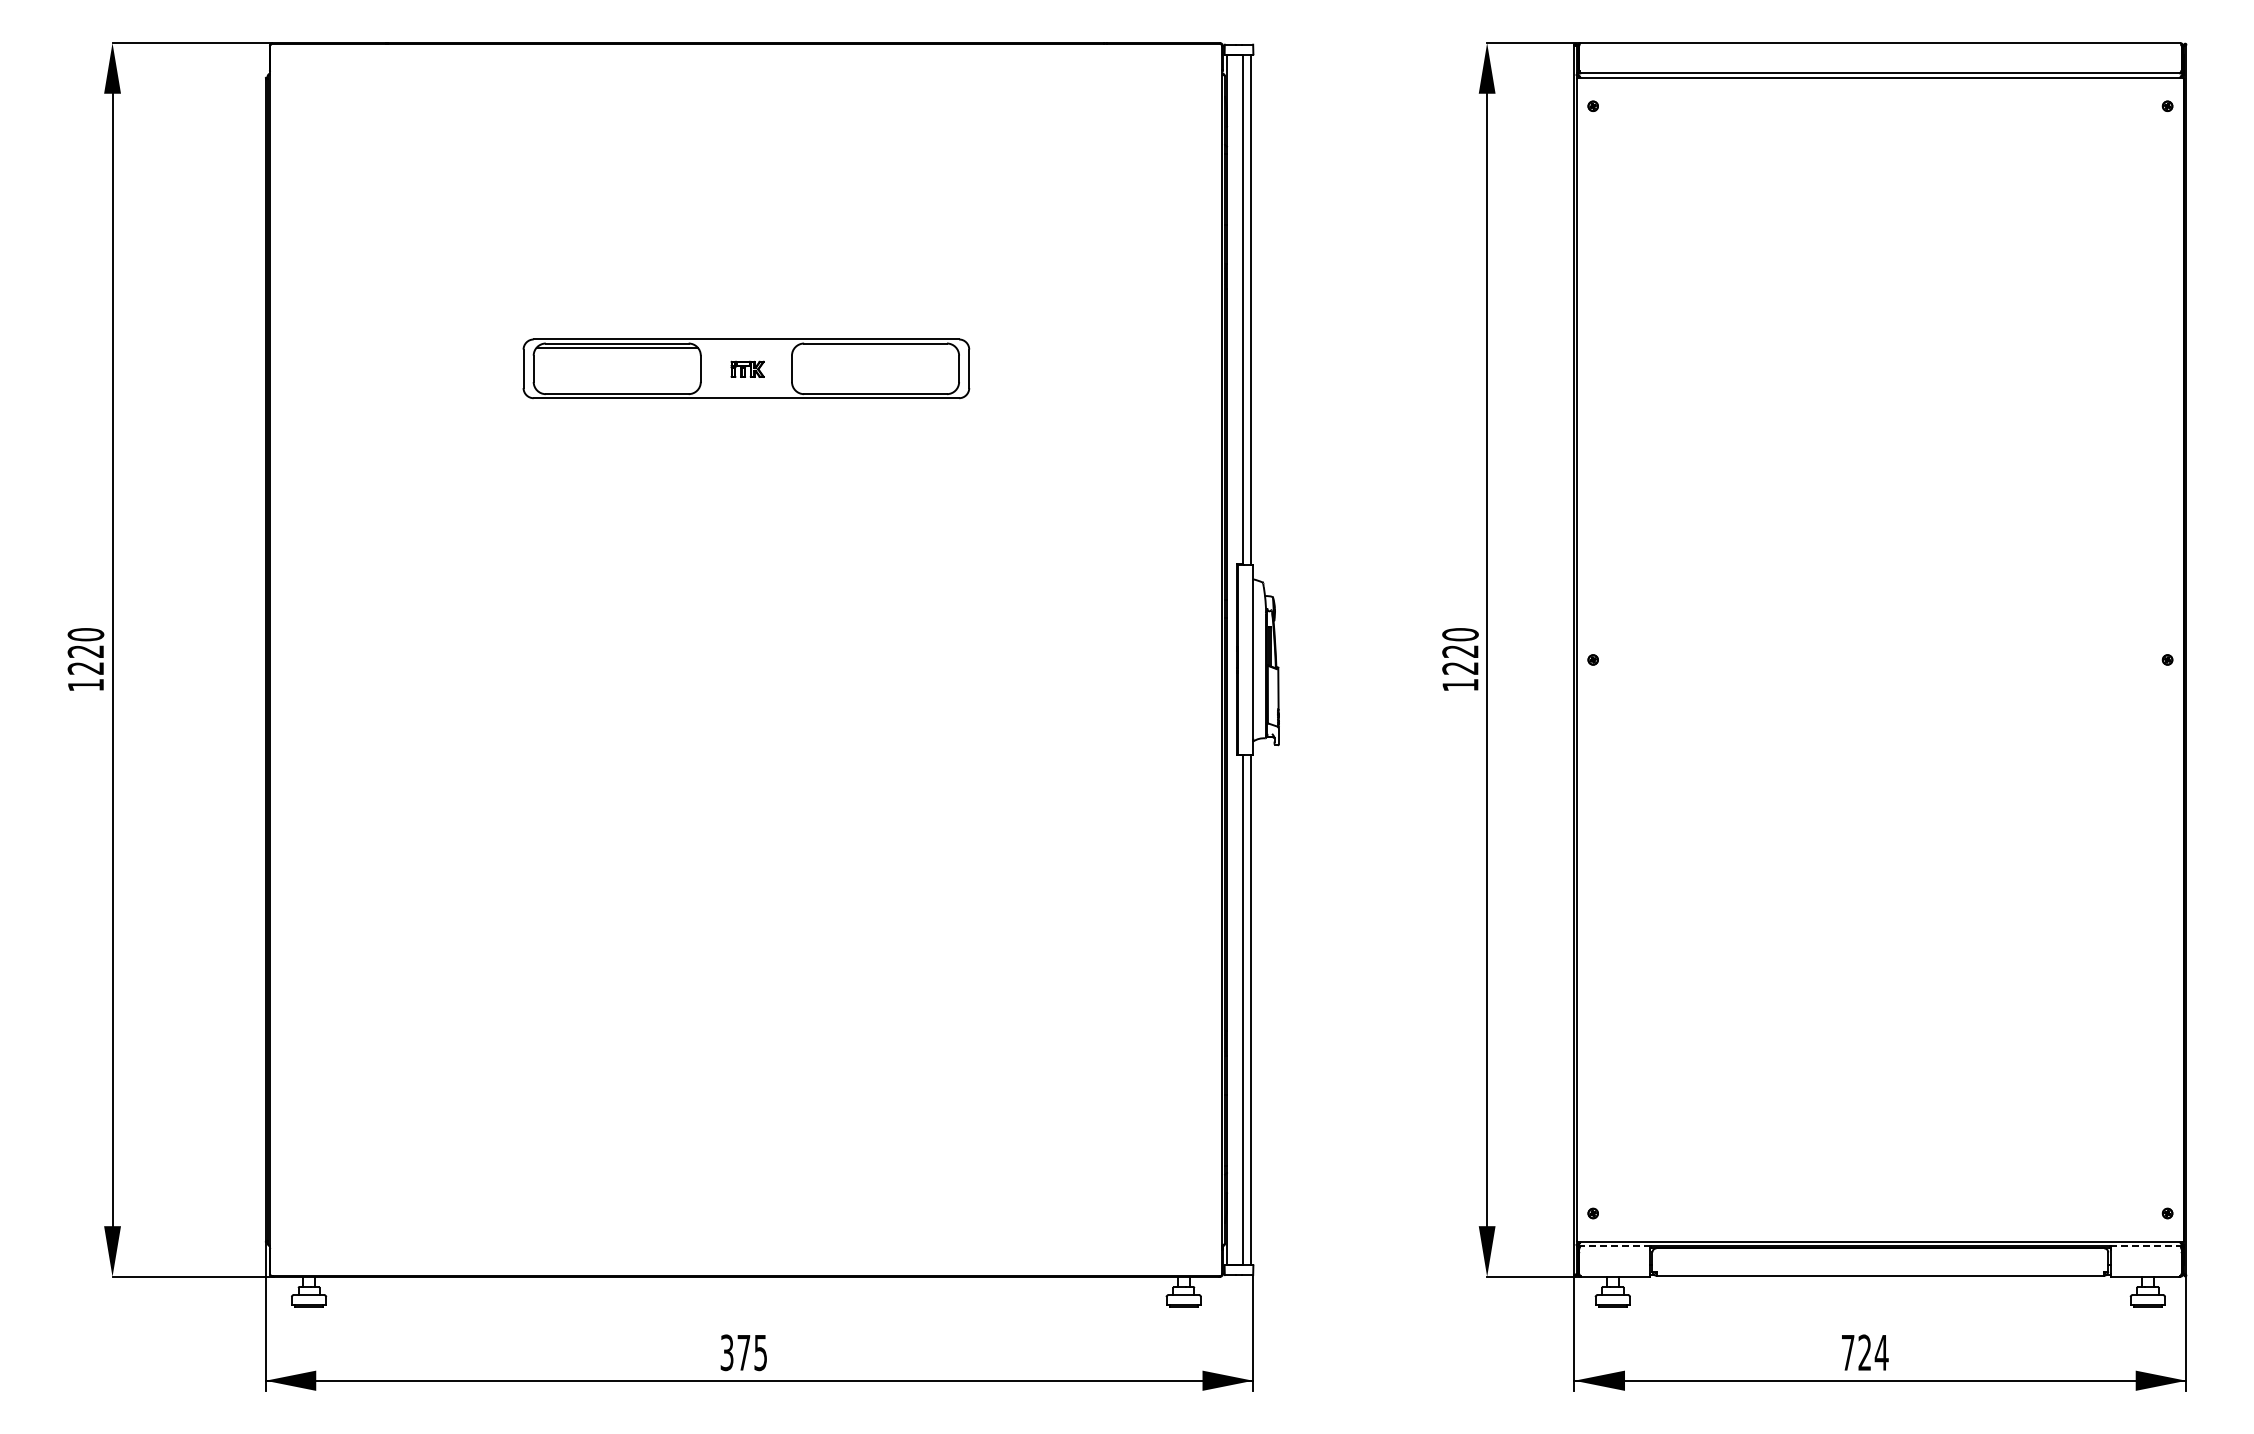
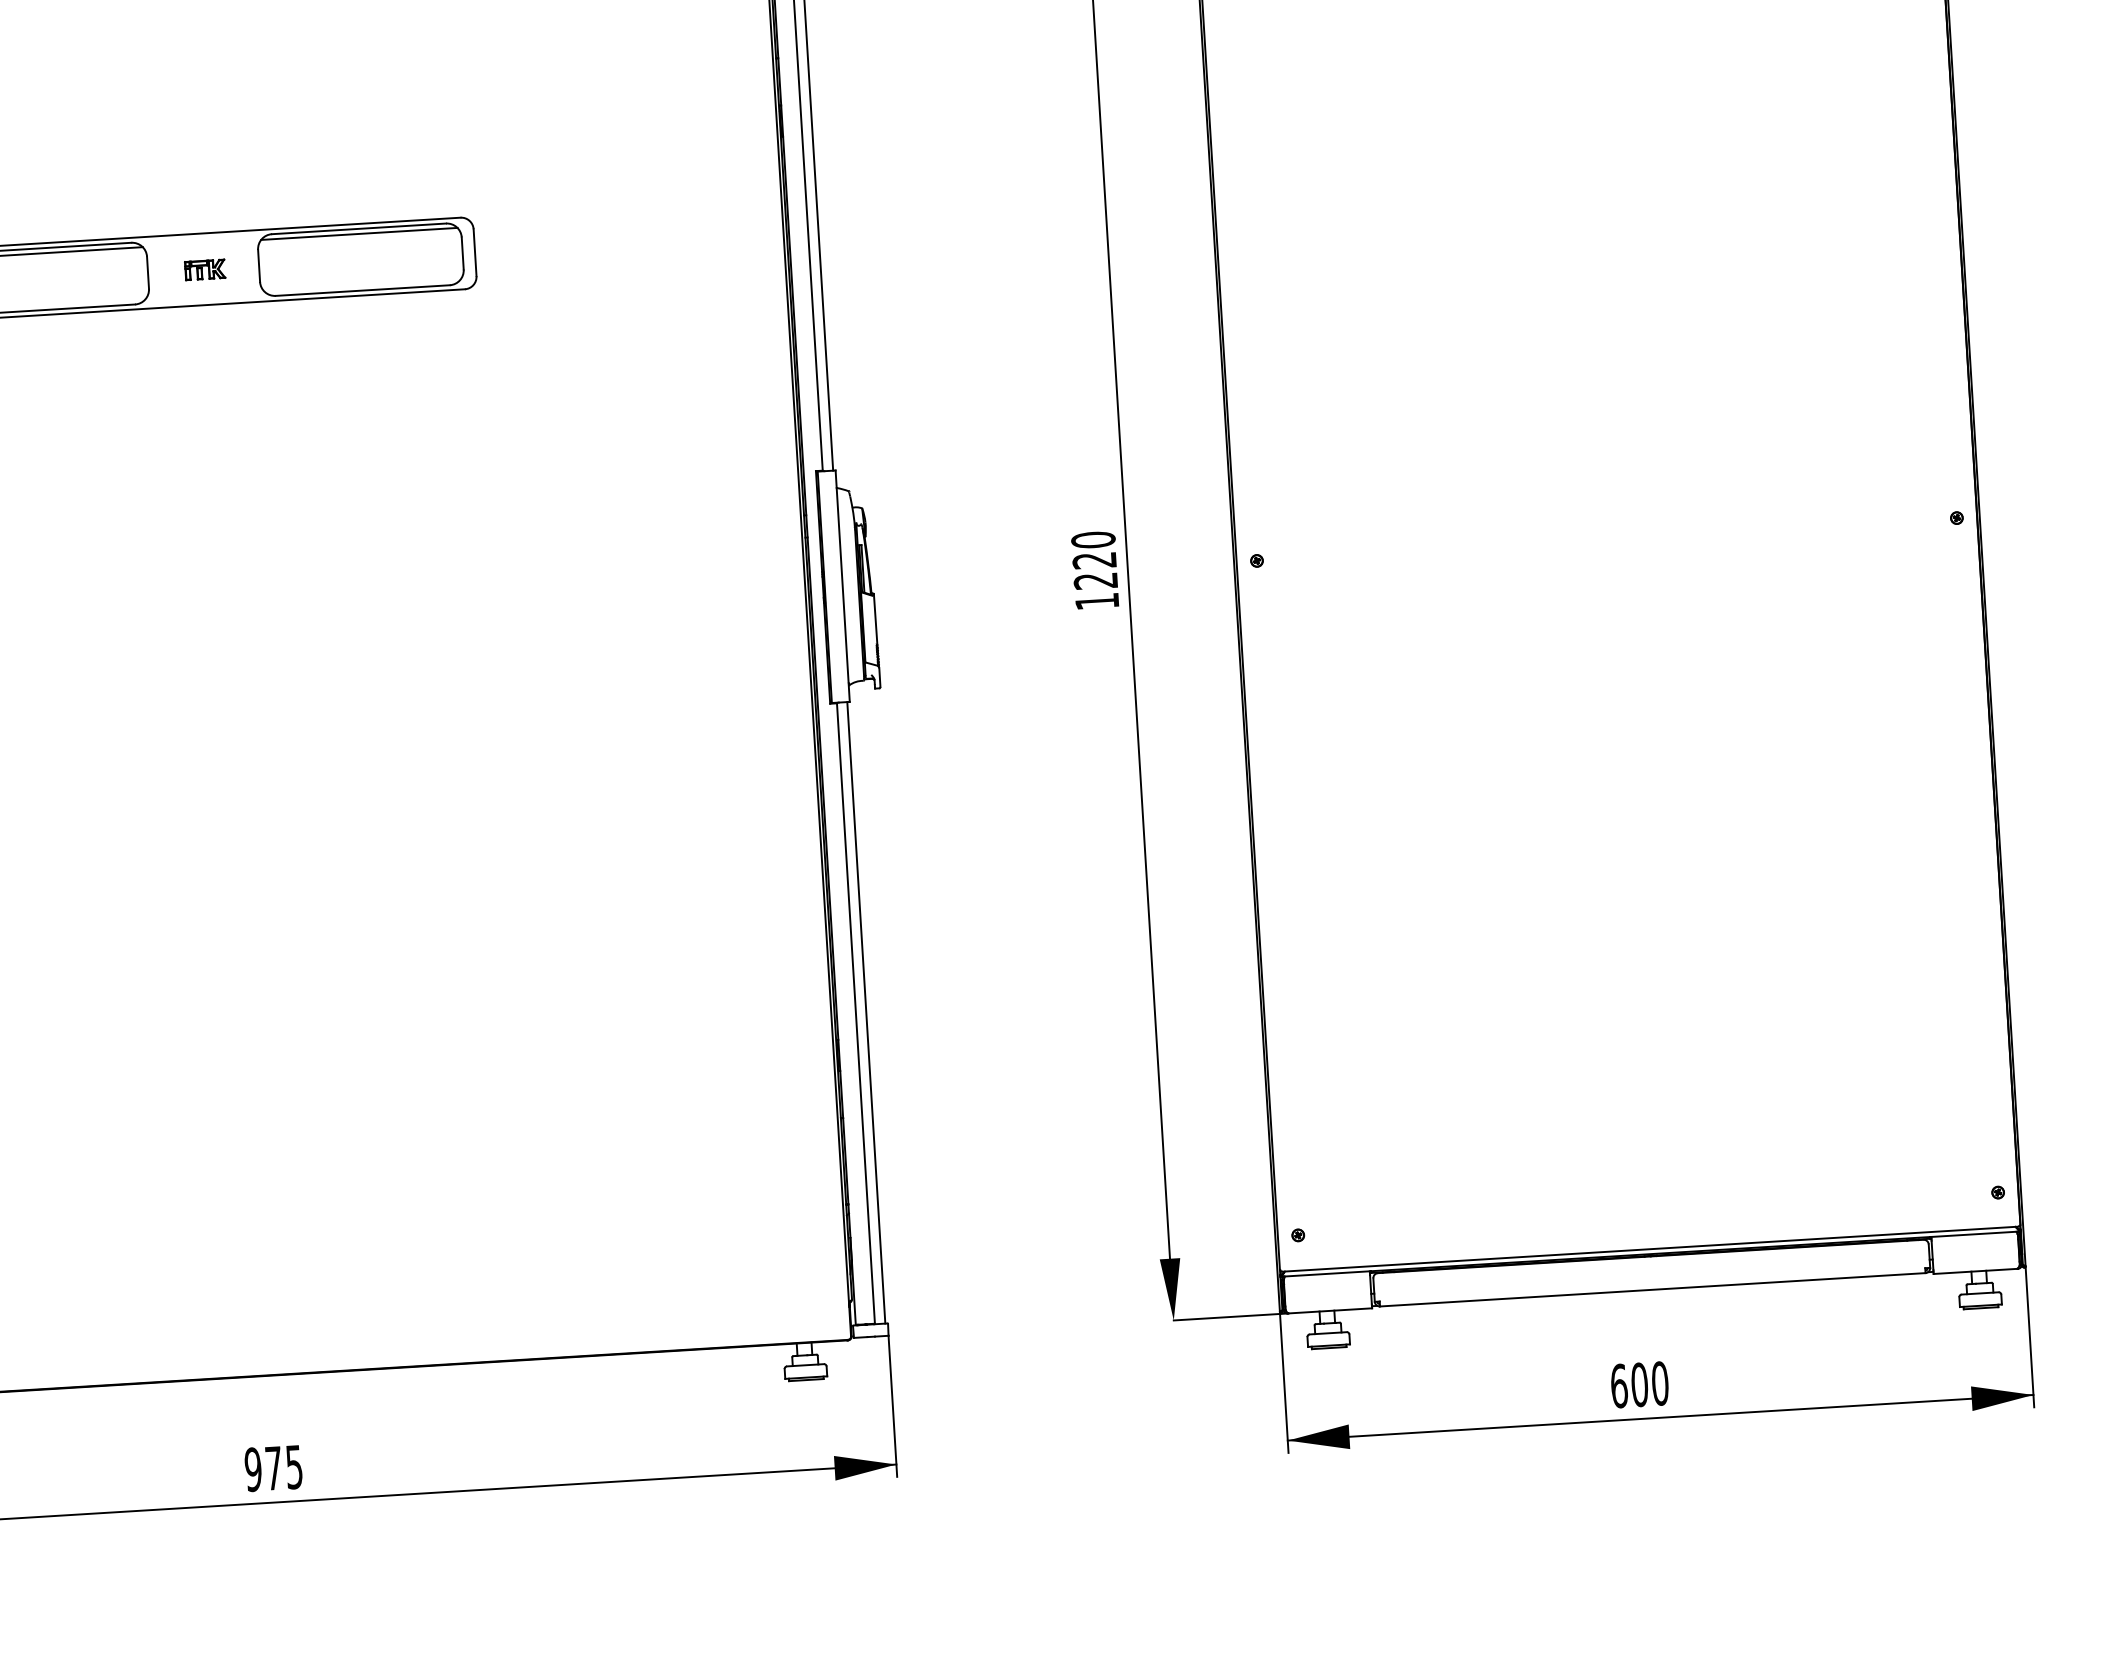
line: (875, 347) -> (359, 233), added
line: (1614, 1246) -> (1326, 1274), dashed -> solid
line: (2146, 1246) -> (1974, 1234), dashed -> solid
text: (726, 1352) -> (252, 1469), 375 -> 975
text: (1864, 1352) -> (1639, 1384), 724 -> 600

